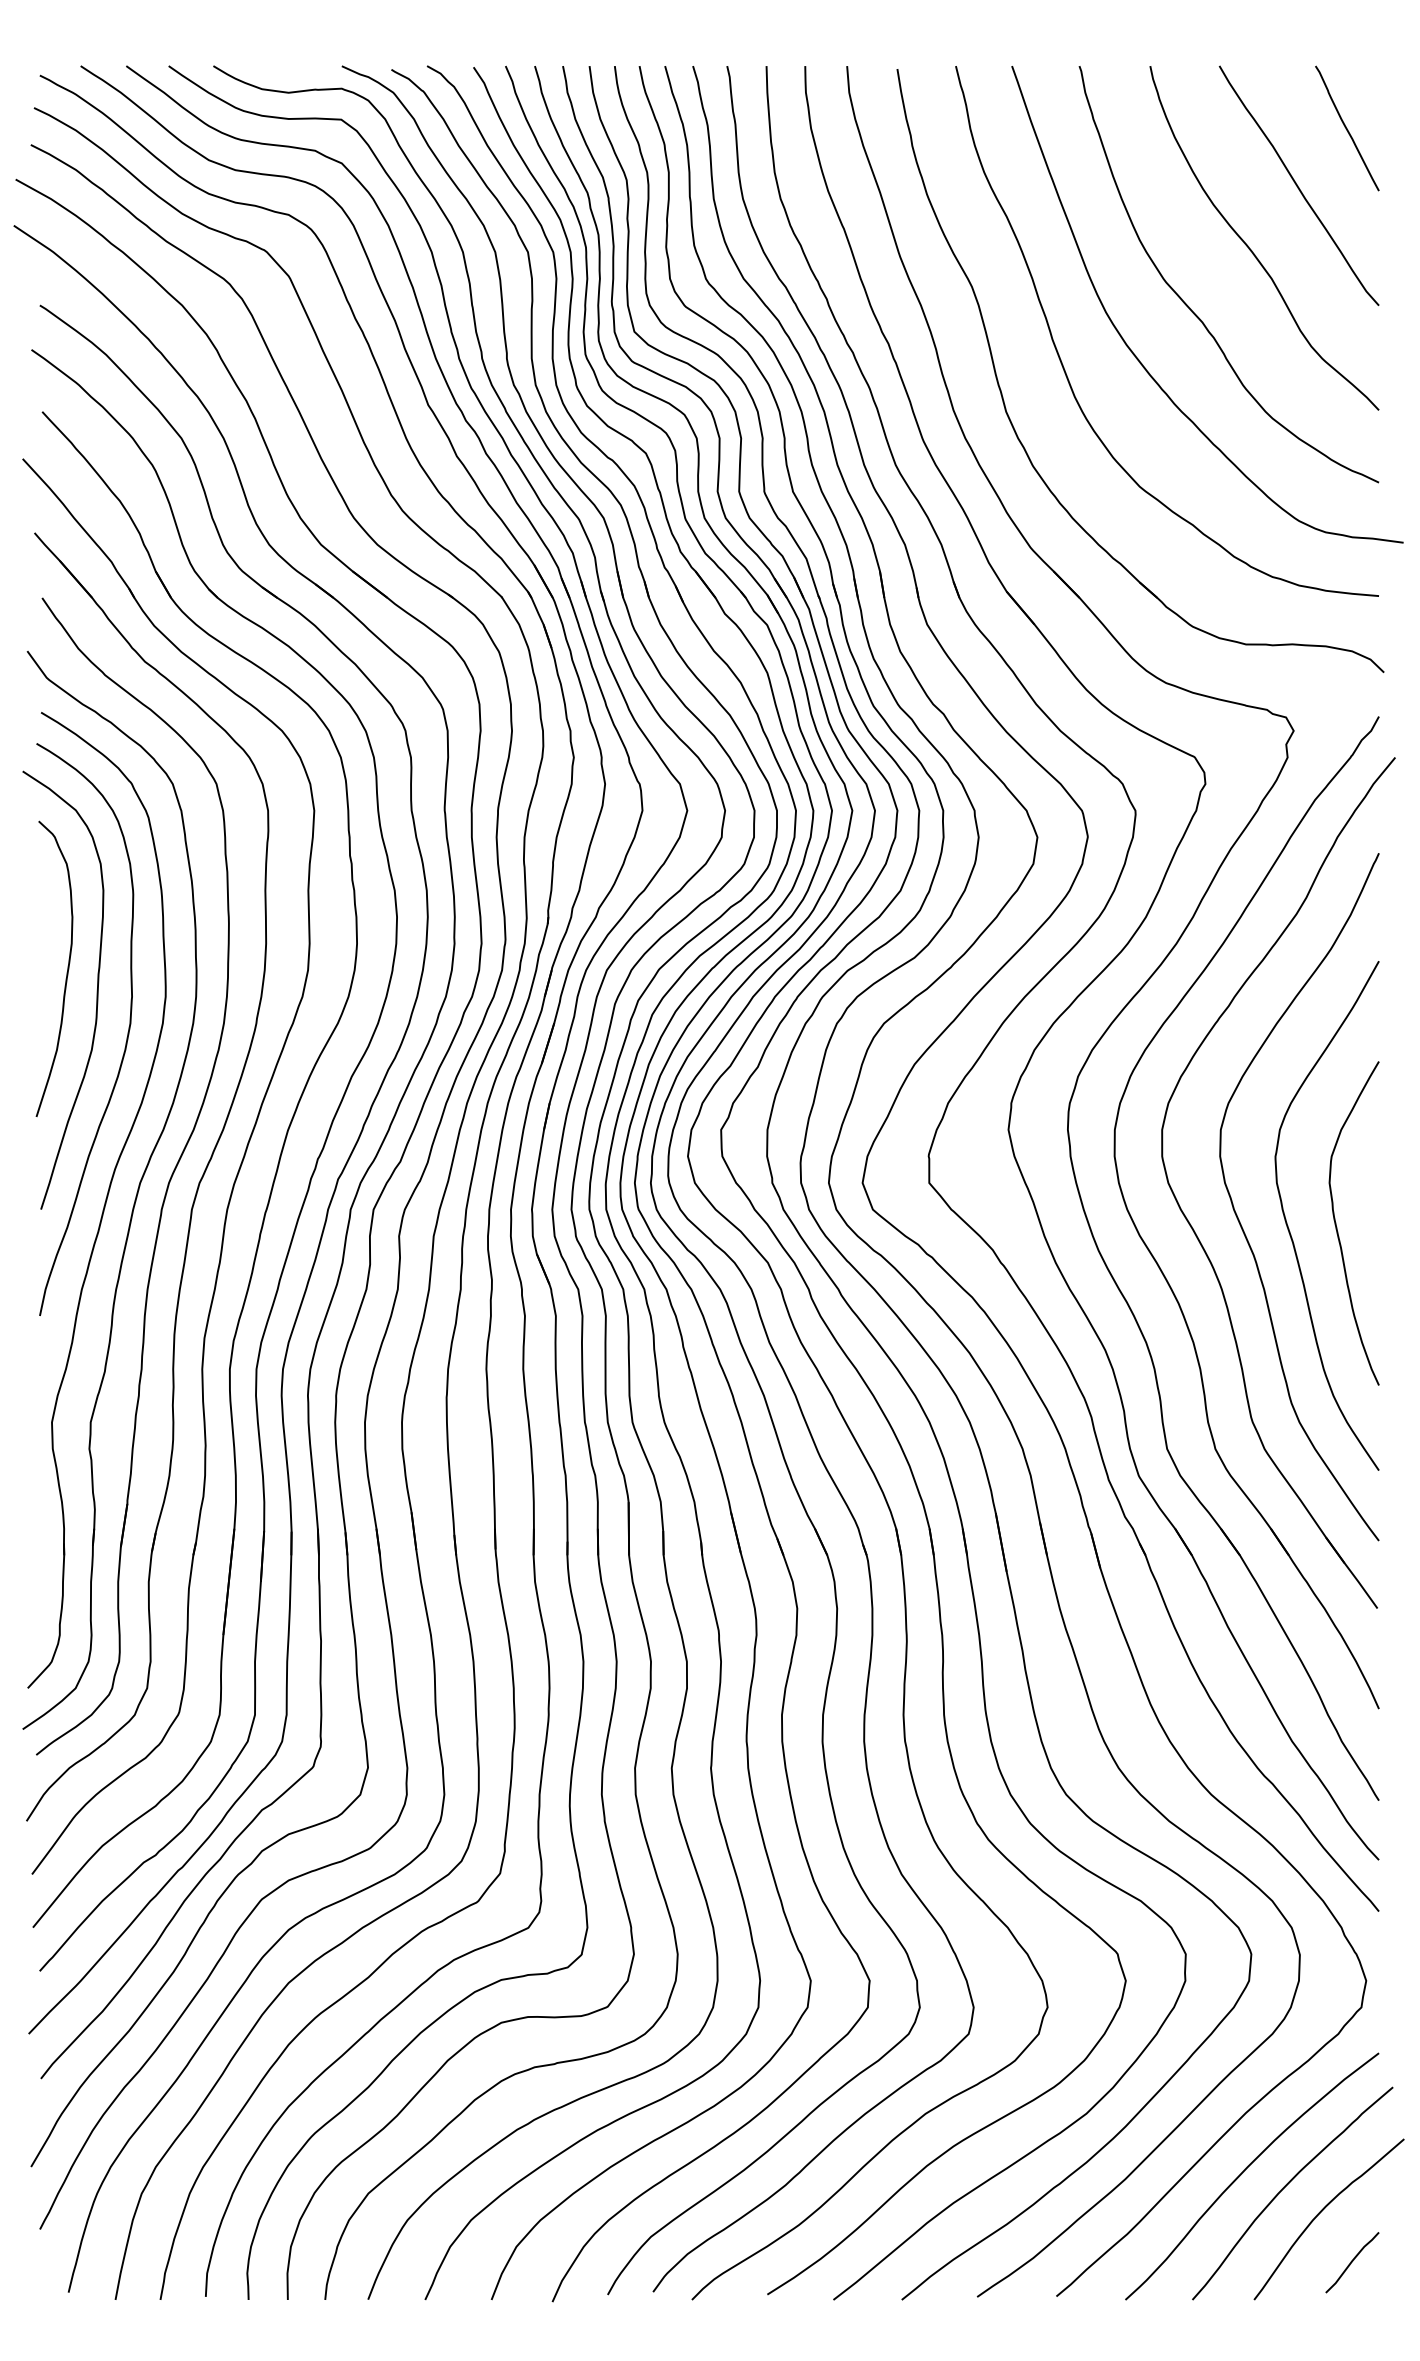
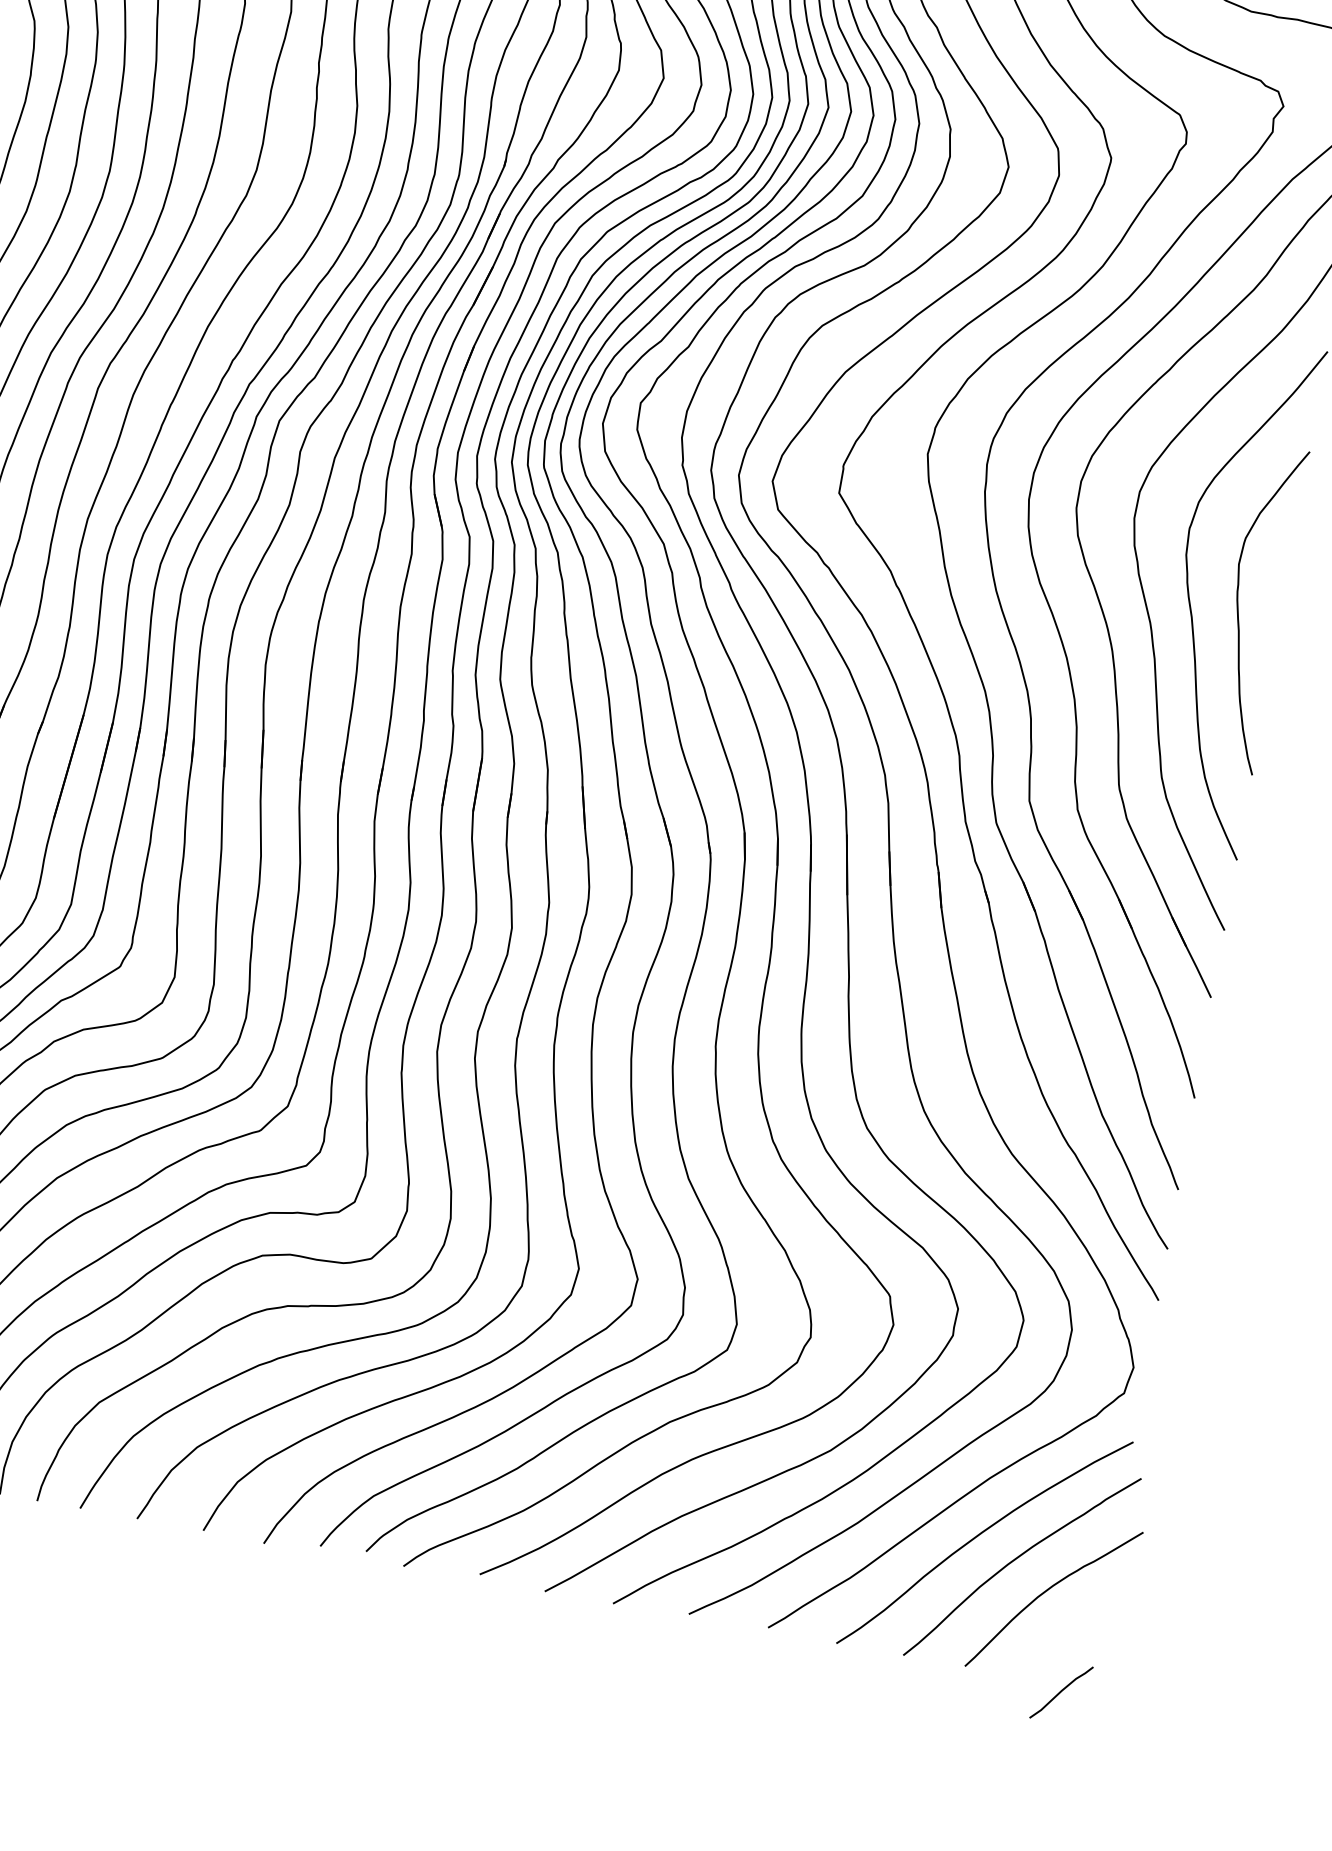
curve: (1352, 2262) -> (1061, 1692), moved

